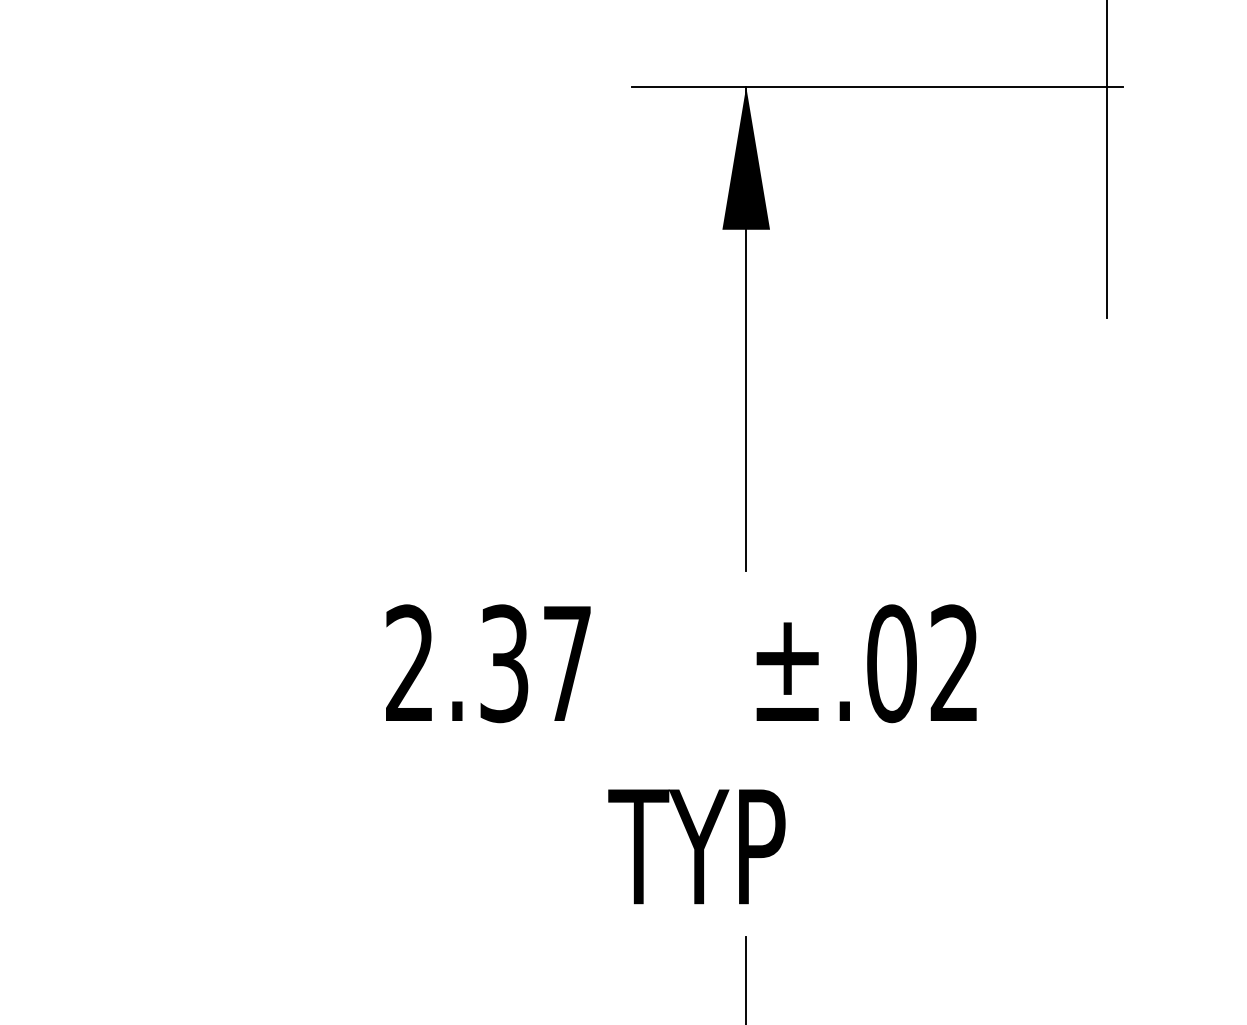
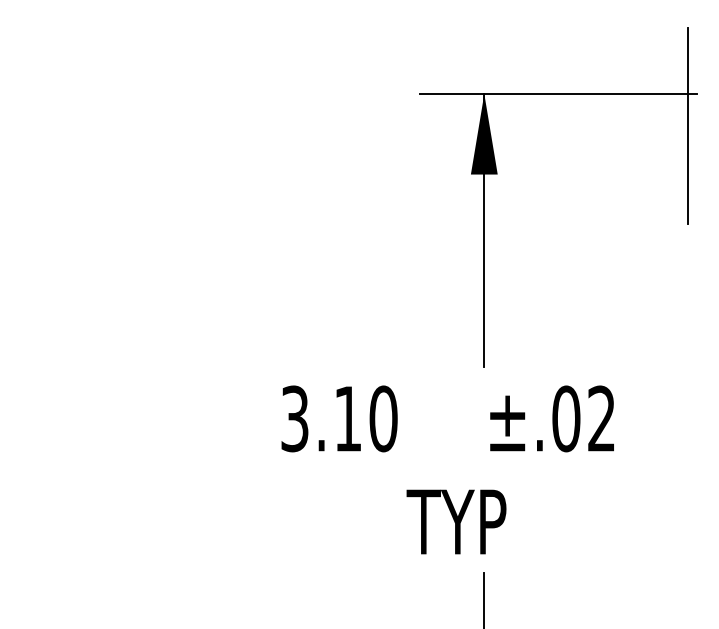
text: (489, 662) -> (339, 418), 2.37 -> 3.10

